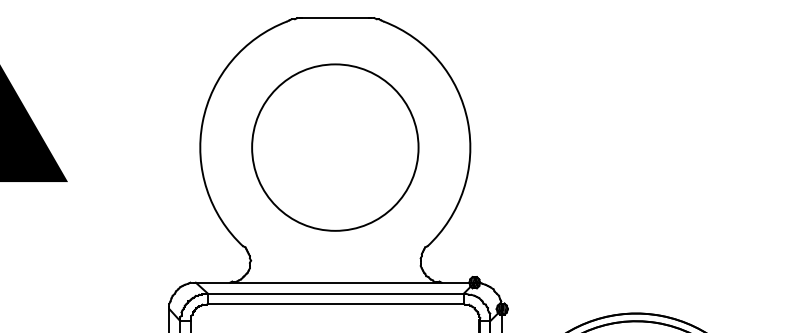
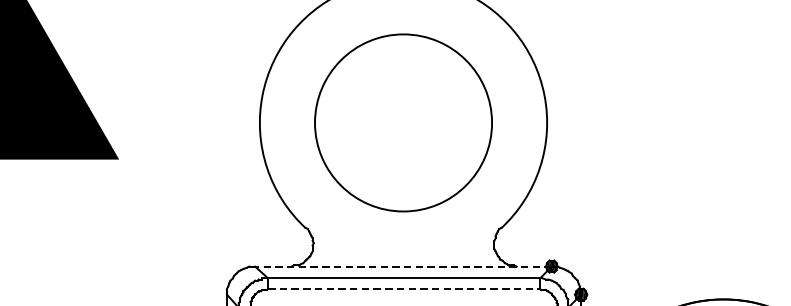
line: (334, 282) -> (402, 266), solid -> dashed
line: (335, 303) -> (403, 288), solid -> dashed

